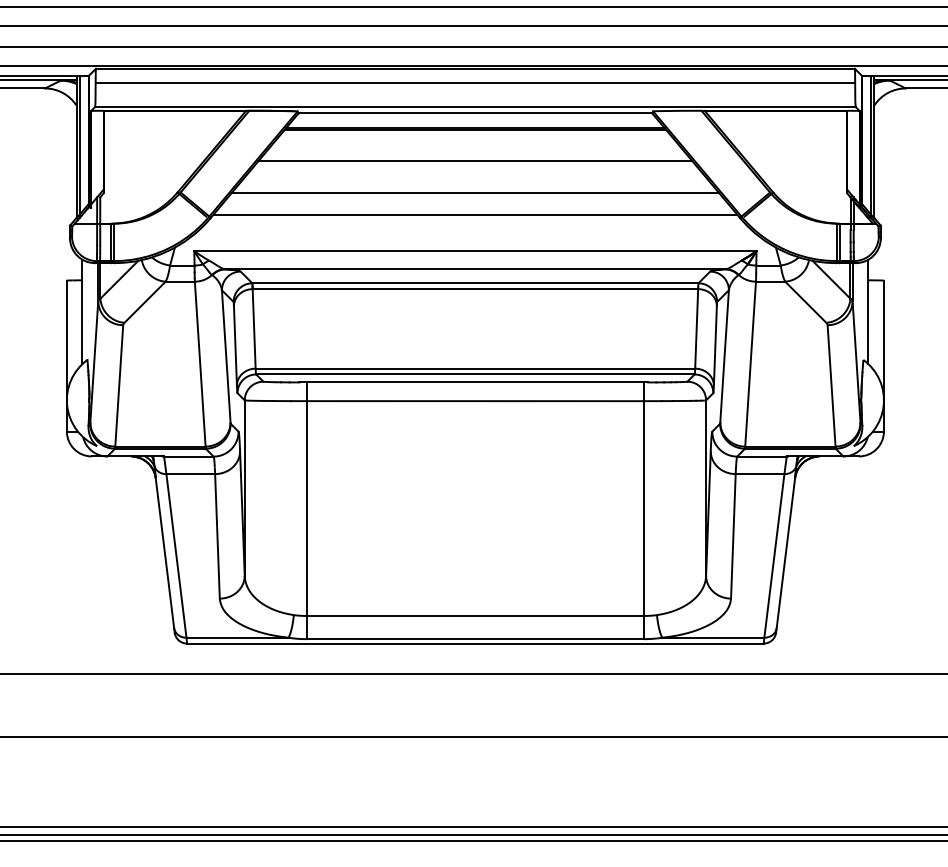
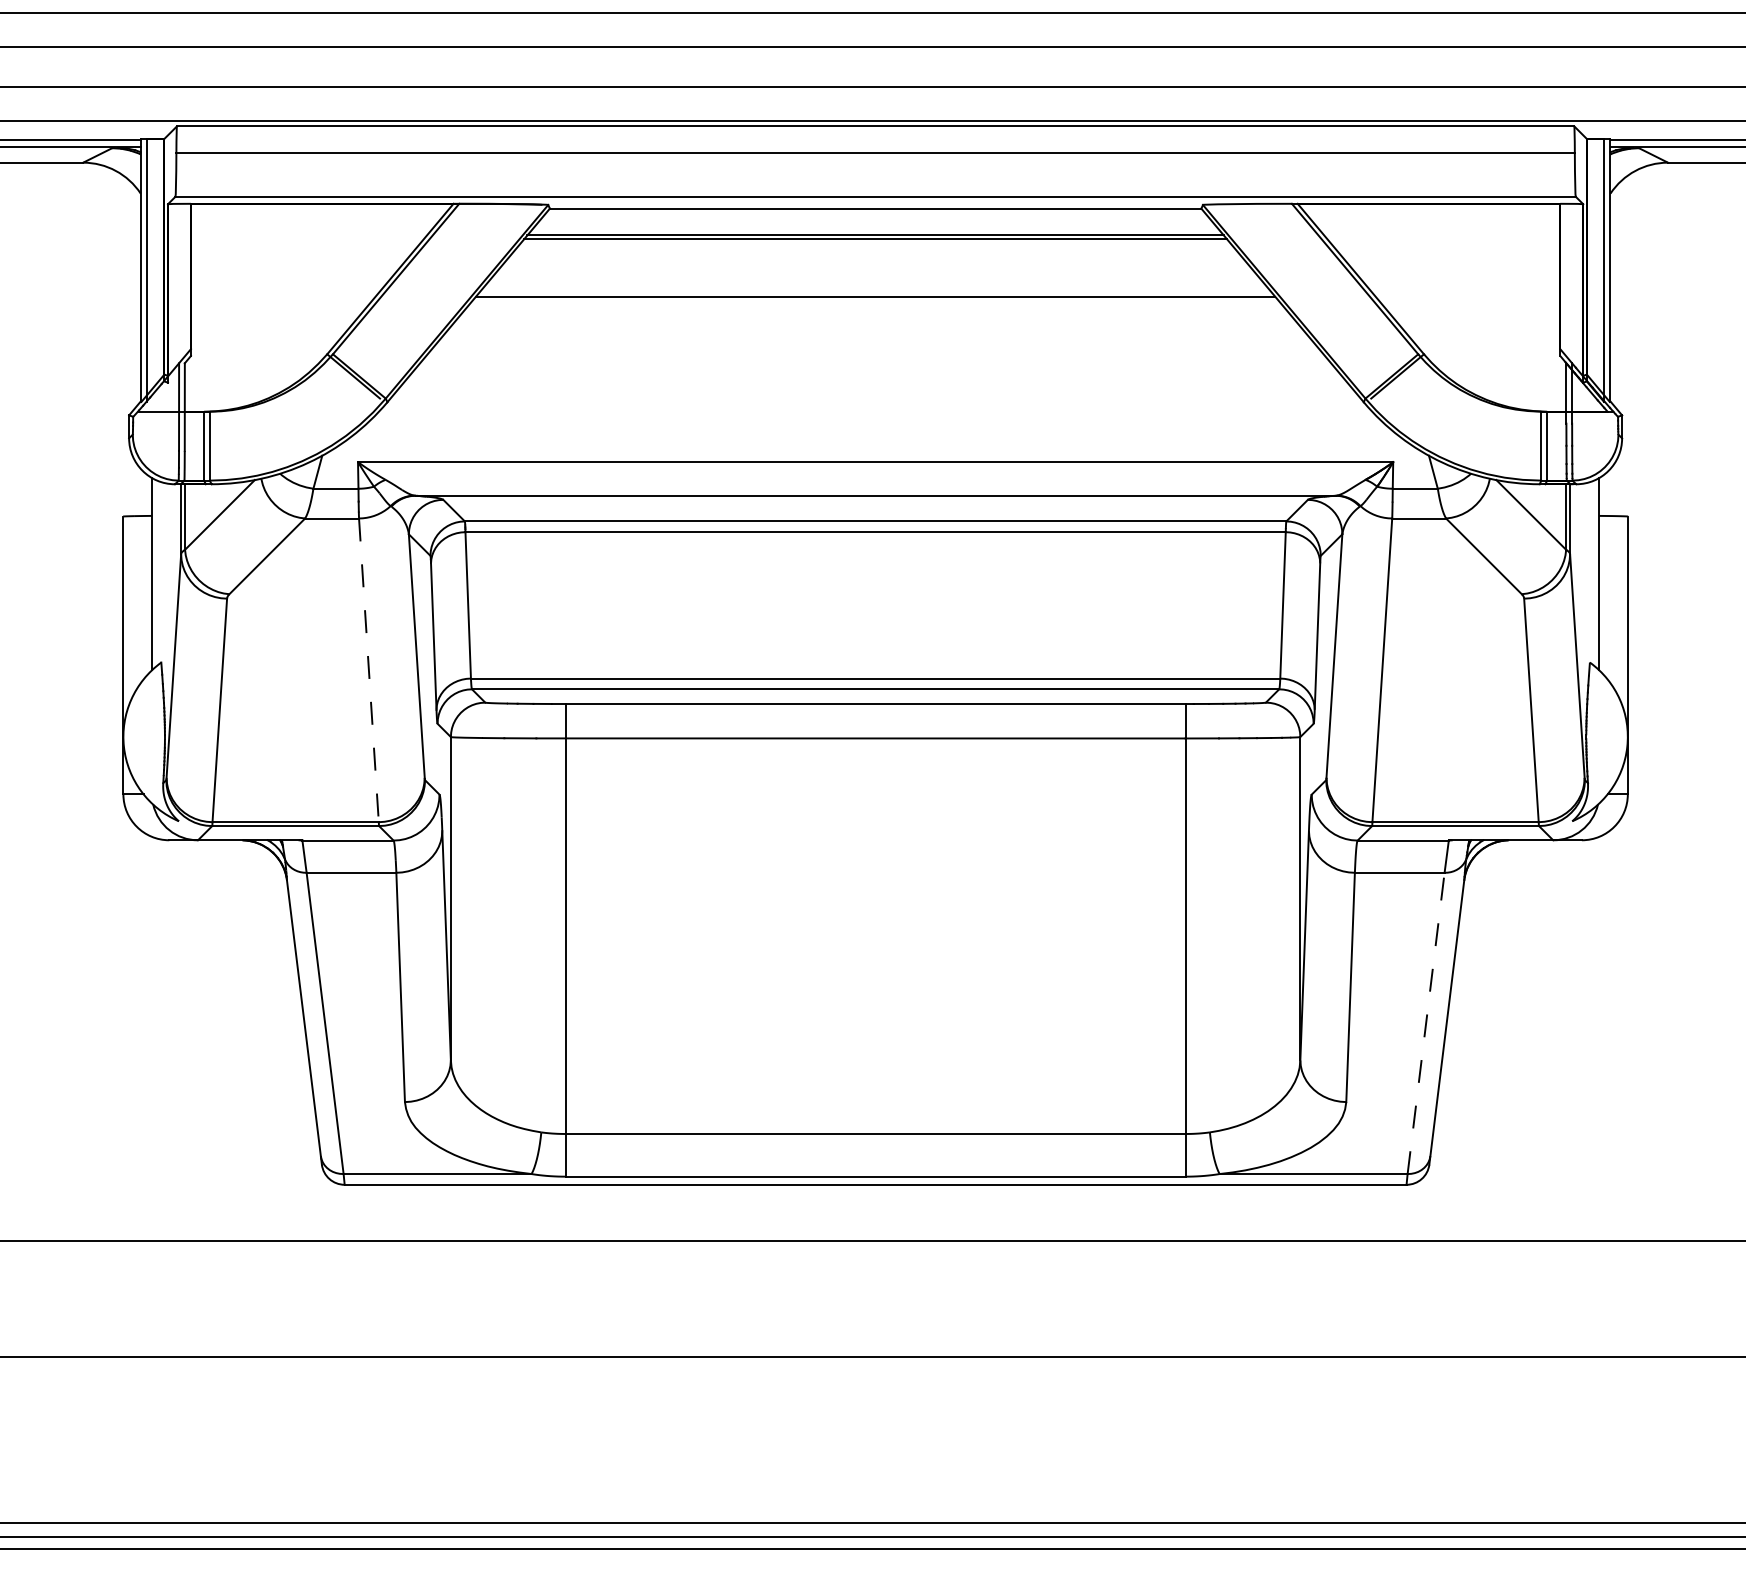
line: (475, 192) -> (875, 354), removed
line: (475, 214) -> (875, 394), removed
line: (200, 364) -> (369, 670), solid -> dashed
line: (774, 555) -> (1426, 1022), solid -> dashed

